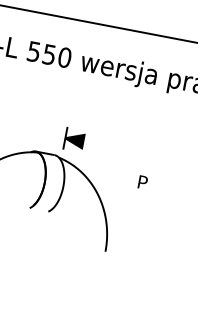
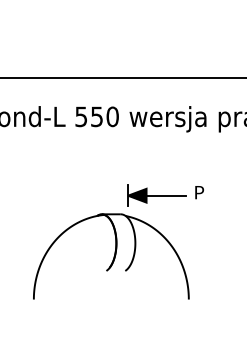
line: (102, 144) -> (165, 195), added
text: (142, 182) -> (199, 192), moved

